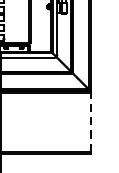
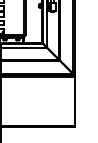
line: (90, 121) -> (74, 100), dashed -> solid

